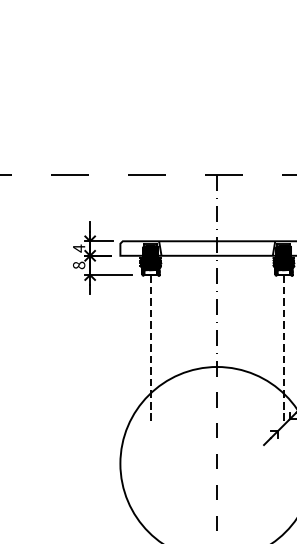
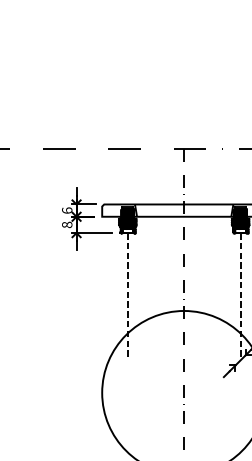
text: (79, 248) -> (67, 210), 4 -> 6

